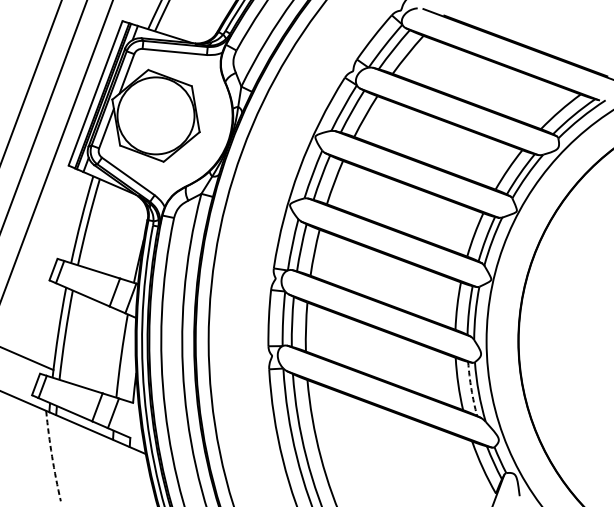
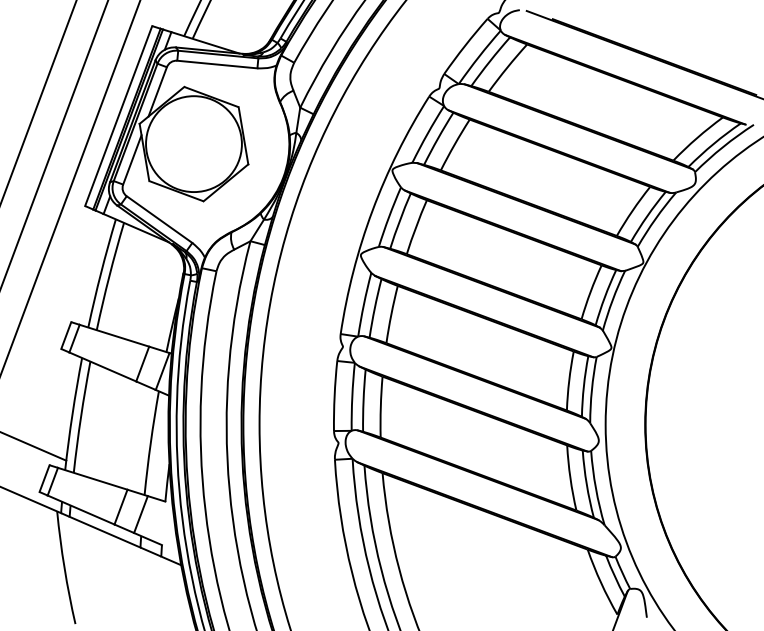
arc: (471, 389) -> (586, 484), dashed -> solid
arc: (52, 456) -> (64, 568), dashed -> solid

